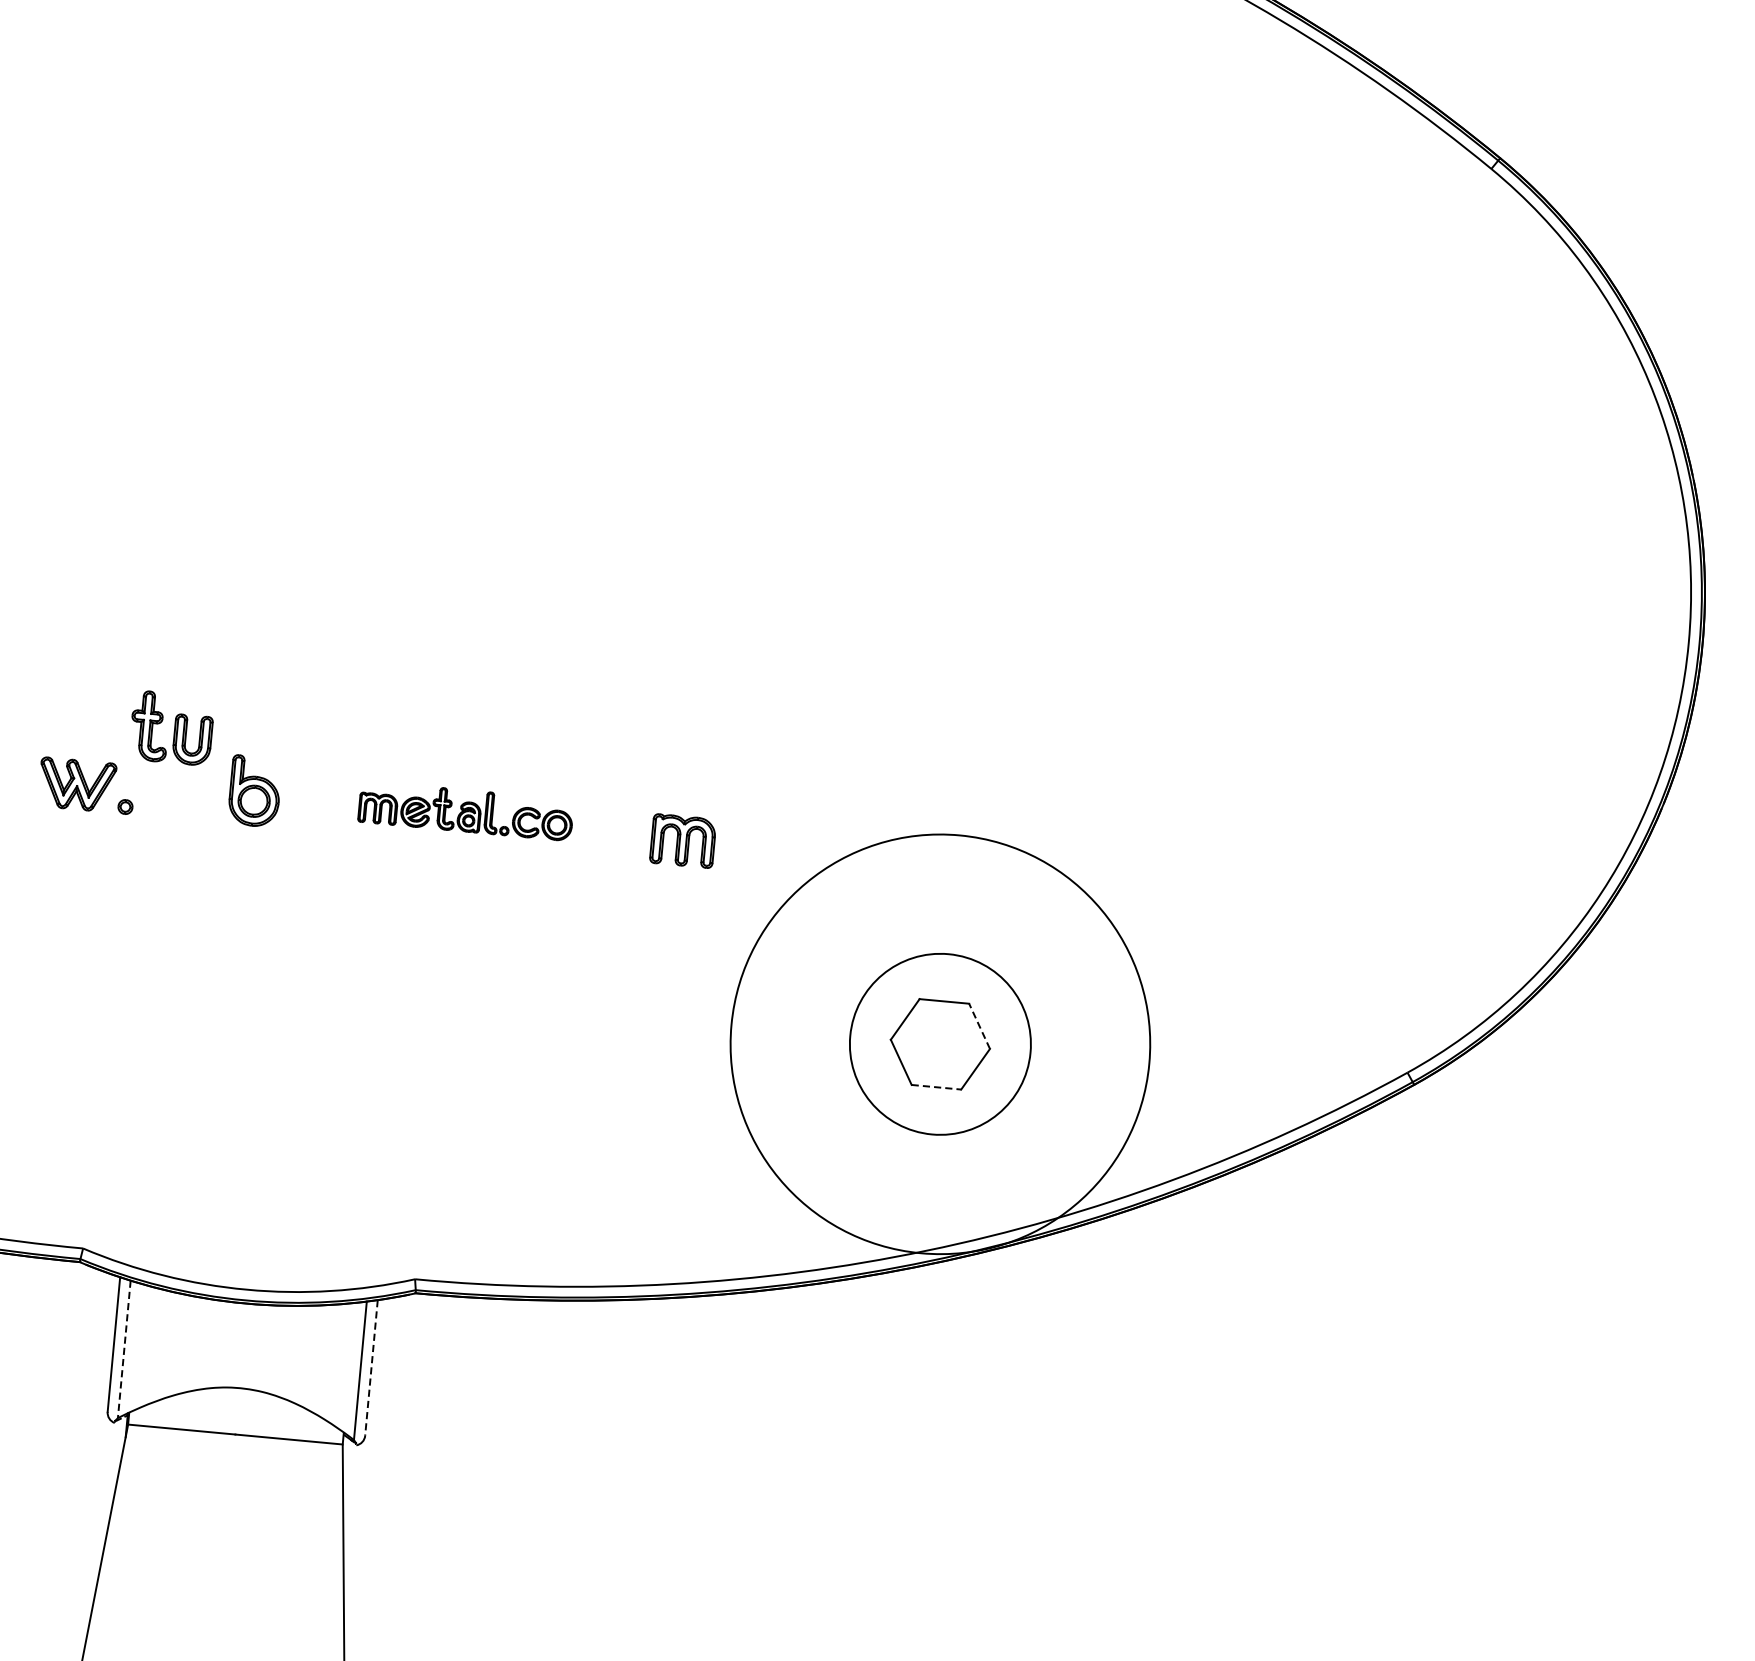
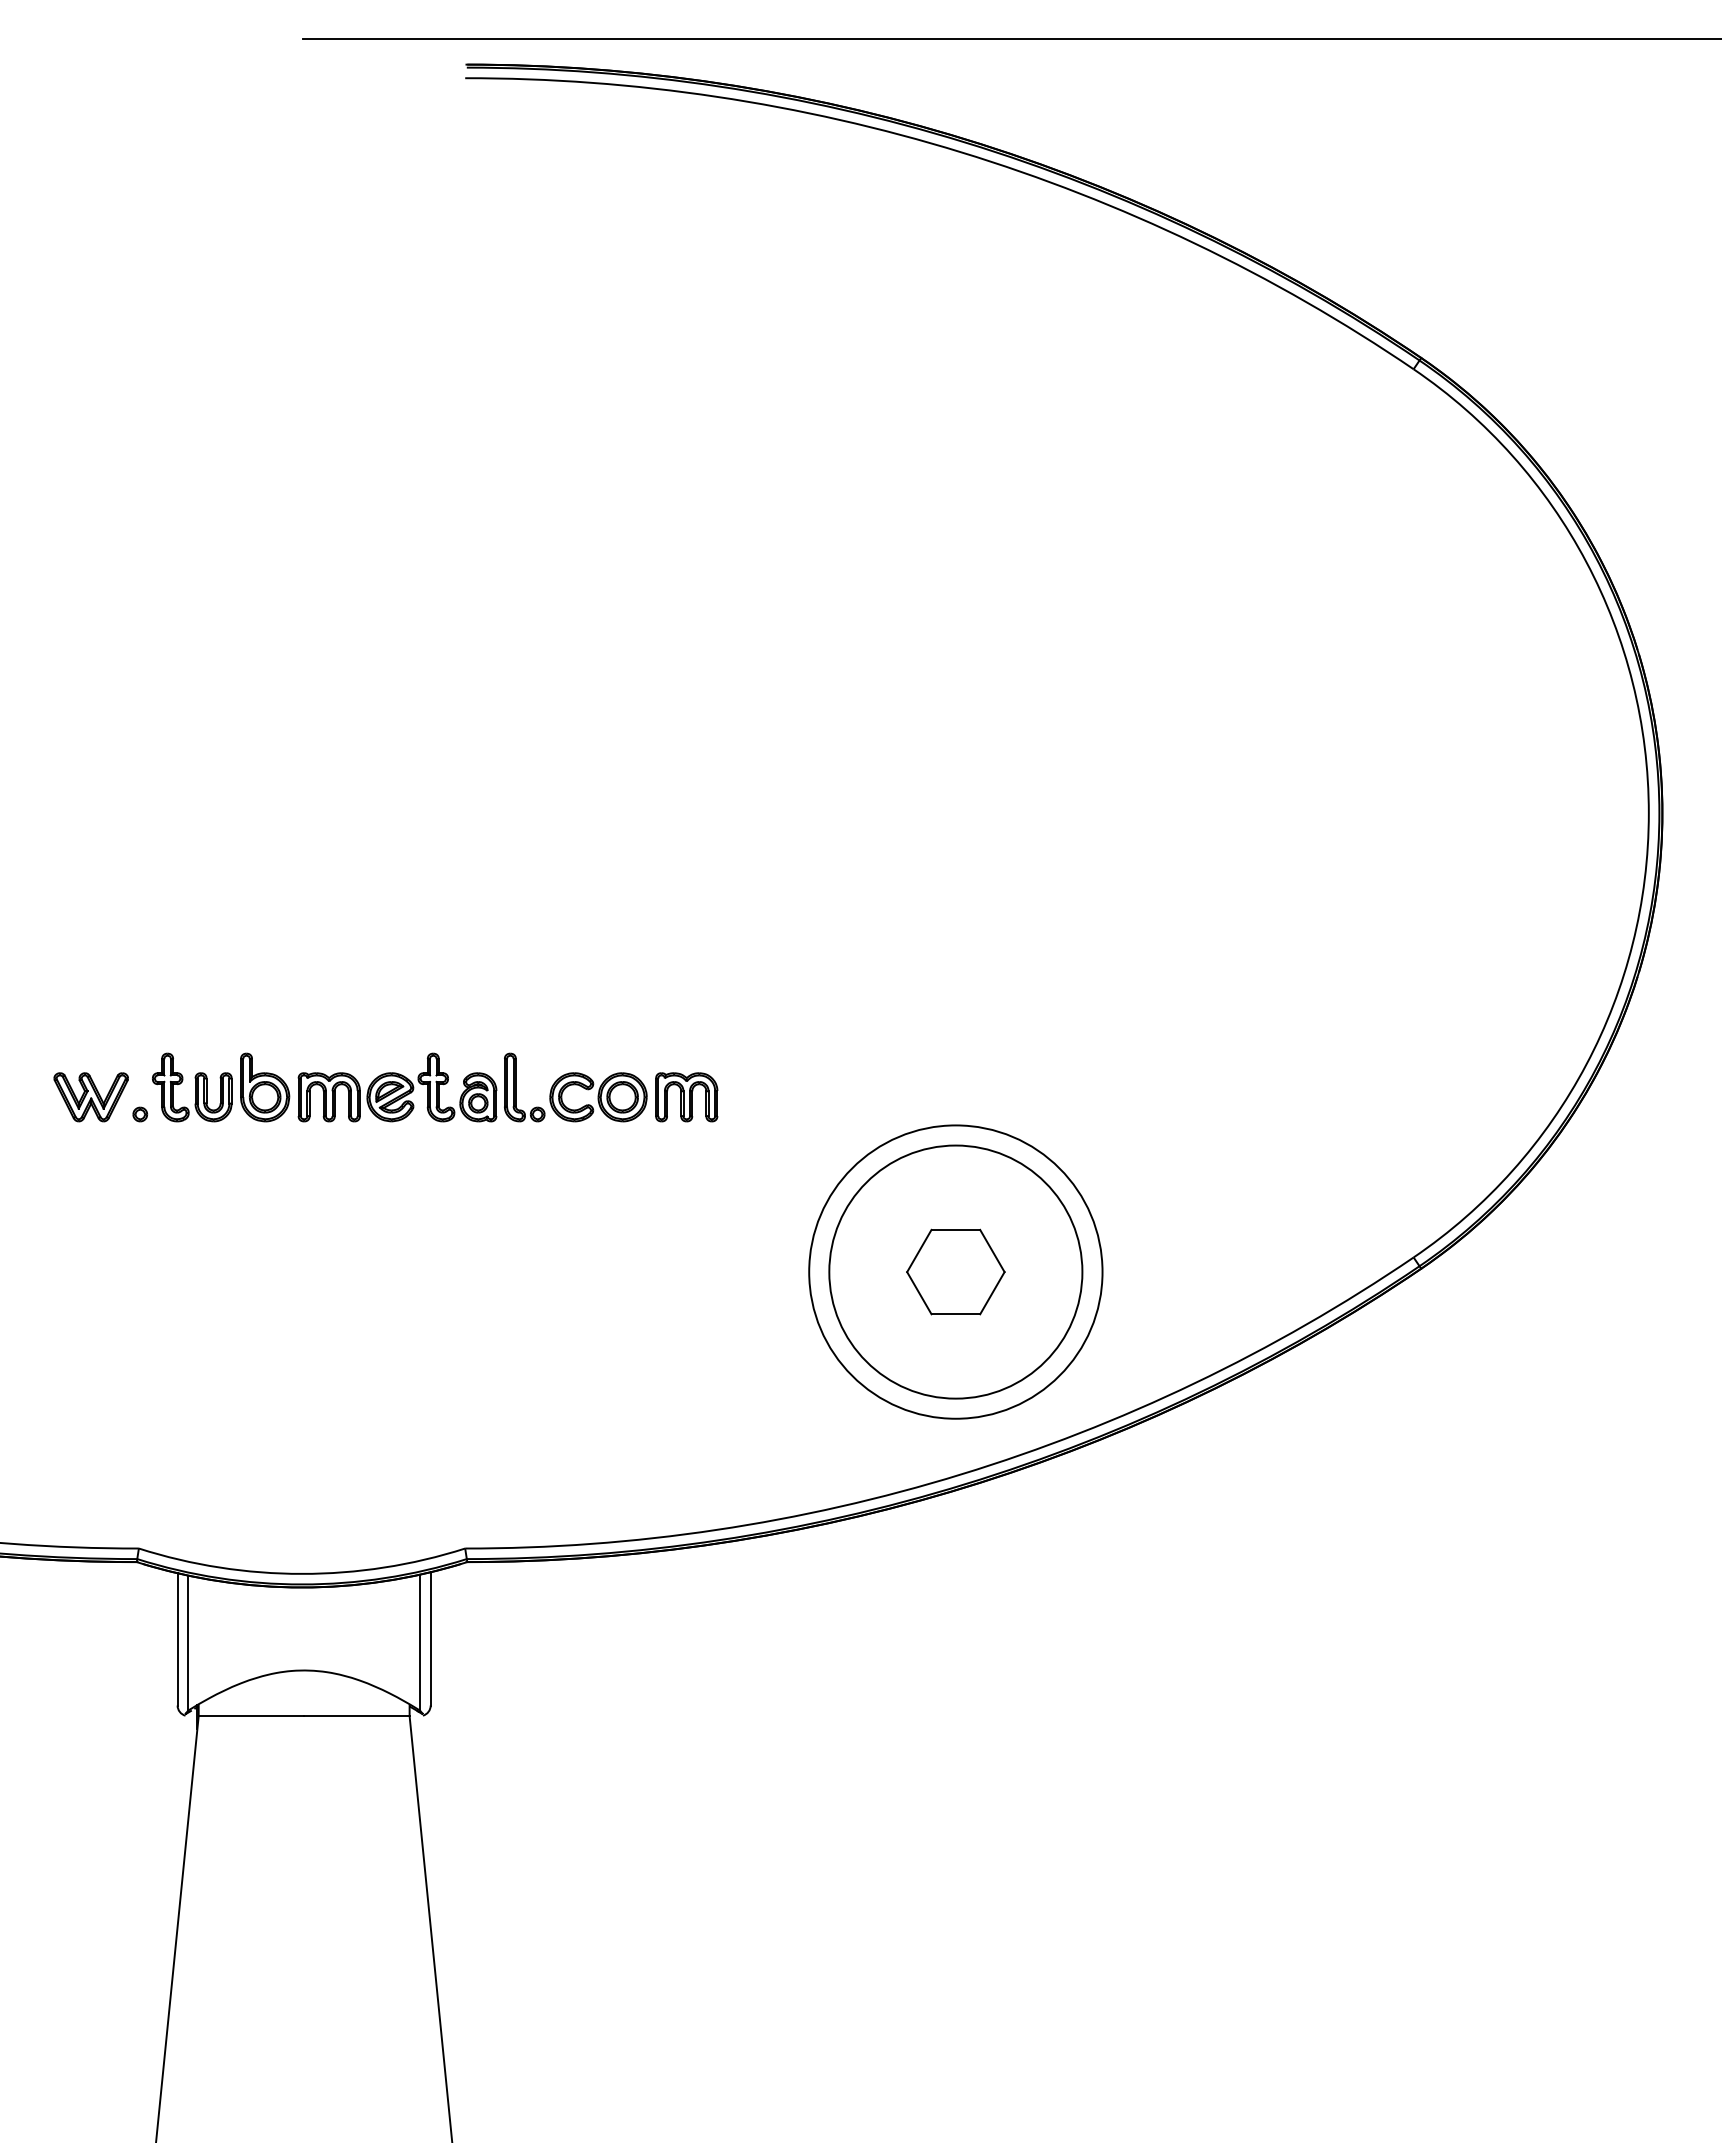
part: (172, 728) -> (192, 1087), moved
part: (466, 810) -> (472, 1087), size x1.67
line: (979, 1025) -> (992, 1250), dashed -> solid
circle: (940, 1043) -> (955, 1271), size x0.71
circle: (940, 1043) -> (955, 1271), size x1.43
line: (937, 1087) -> (956, 1314), dashed -> solid
line: (124, 1349) -> (188, 1643), dashed -> solid
line: (371, 1367) -> (430, 1638), dashed -> solid

